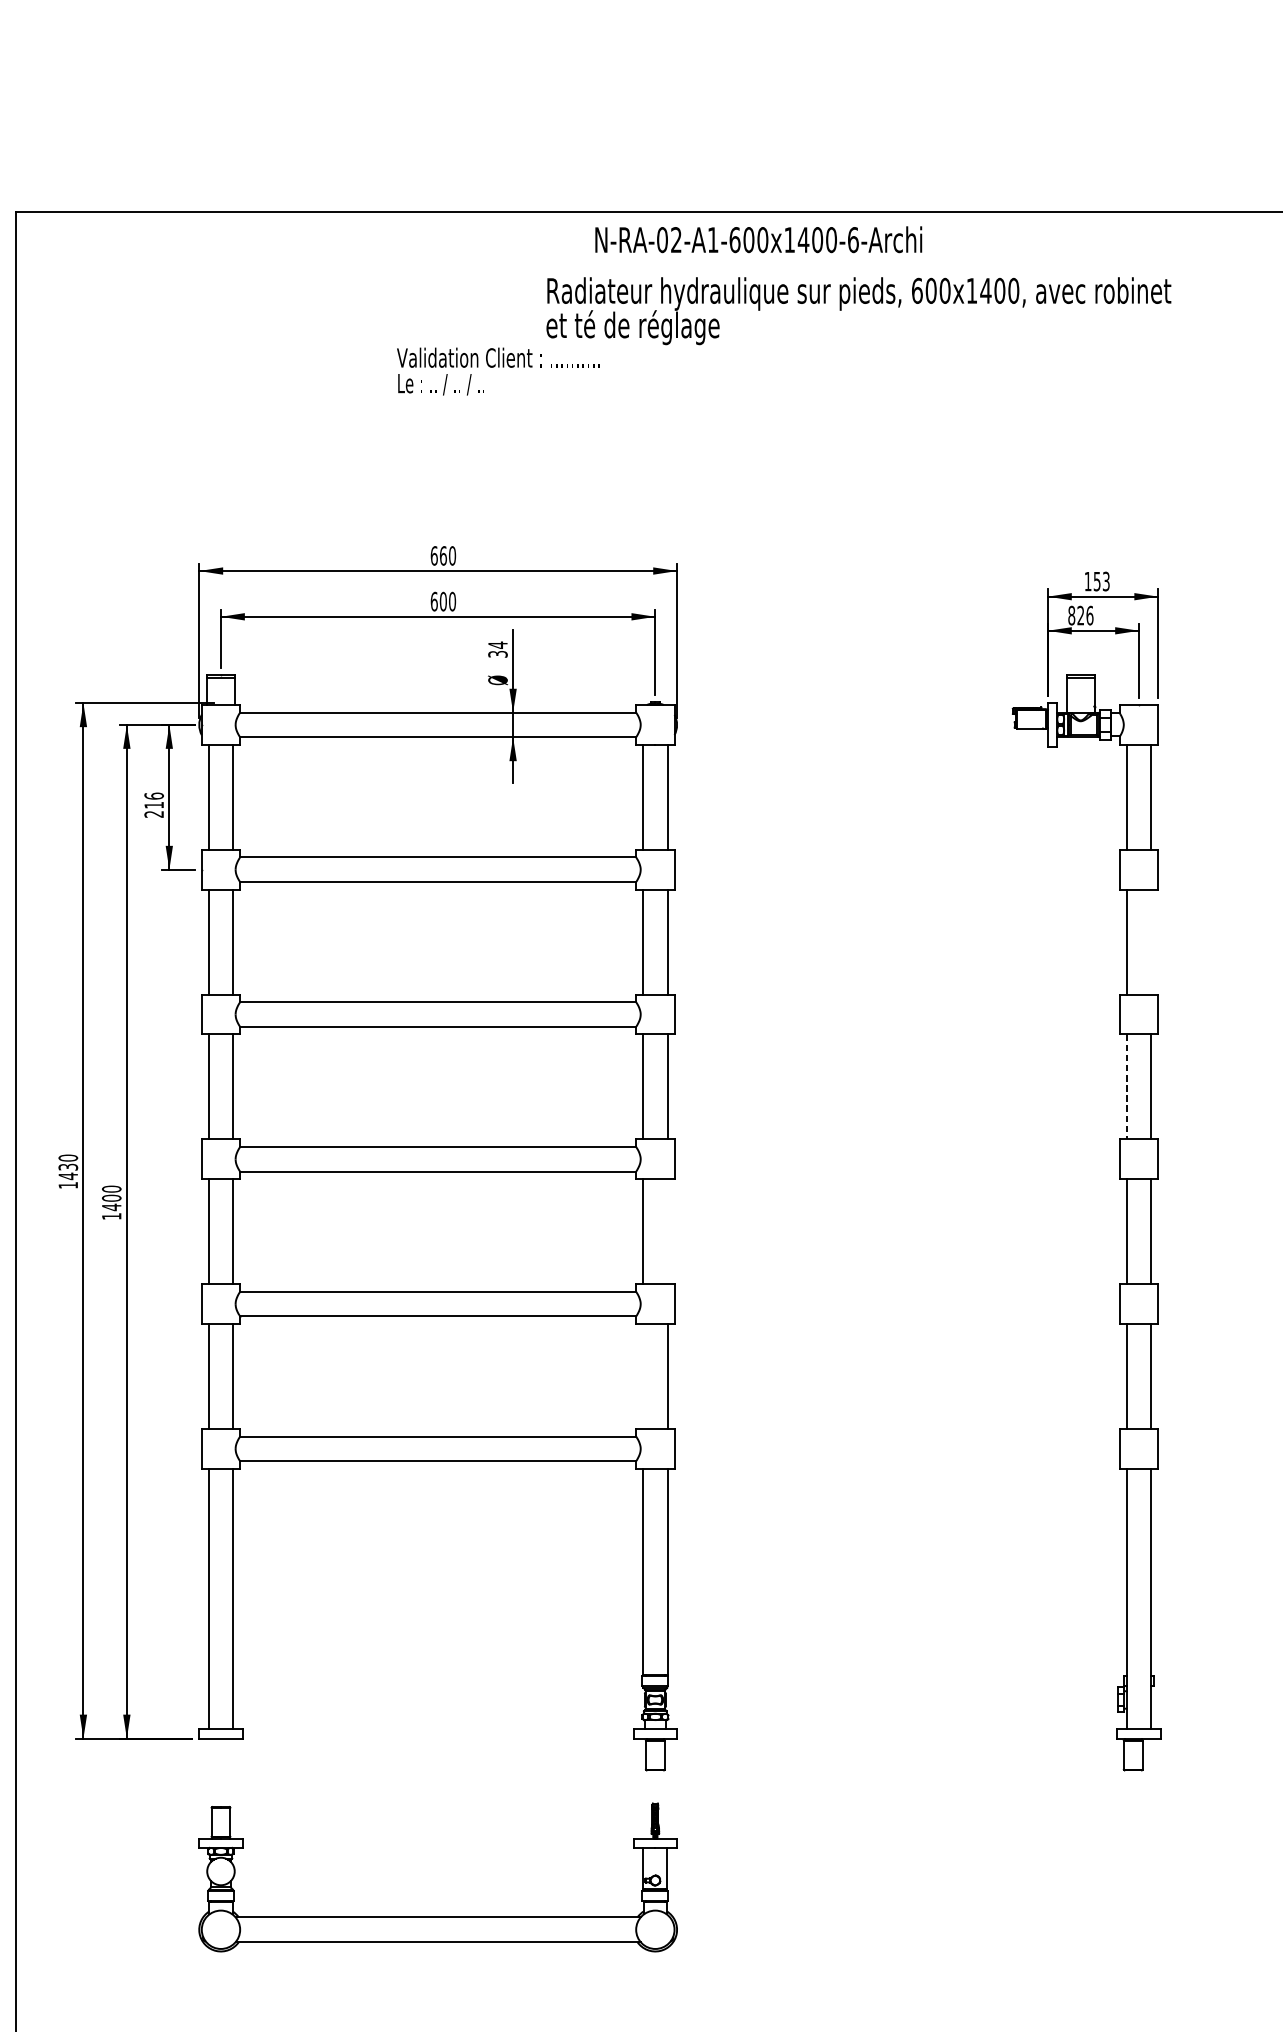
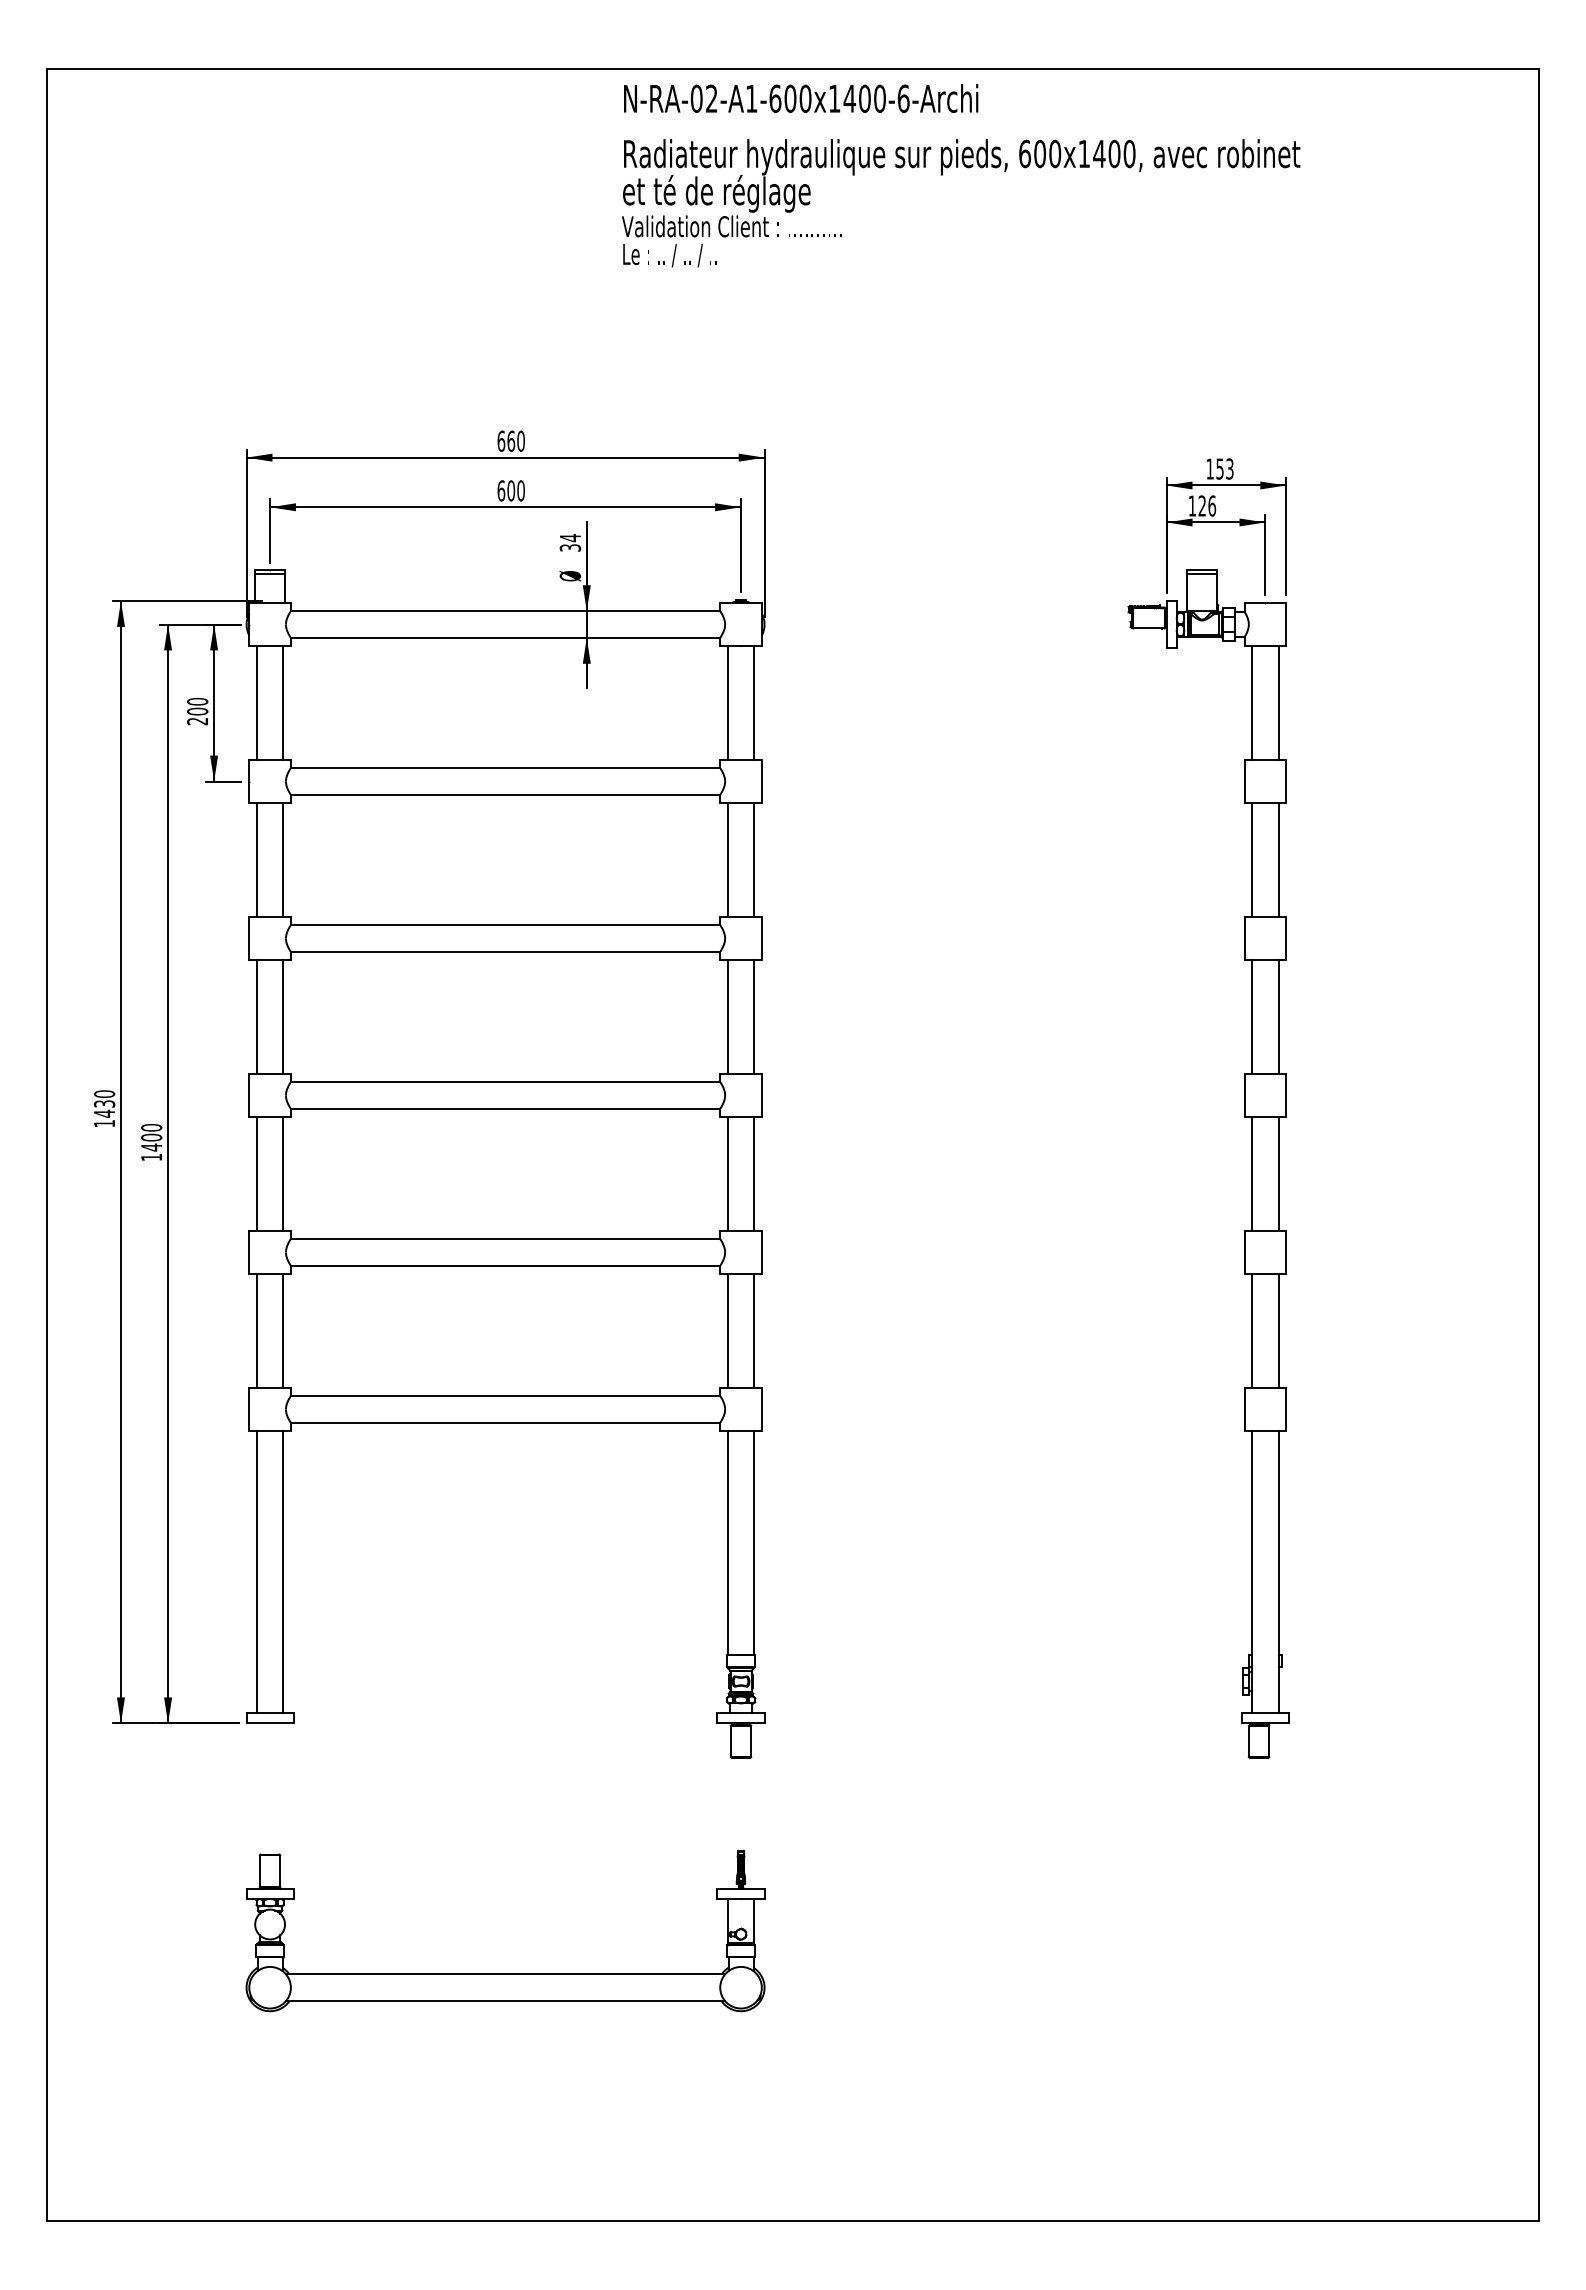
text: (759, 239) -> (801, 98), moved
text: (498, 371) -> (731, 241), moved
text: (1071, 615) -> (1192, 505), 826 -> 126
text: (154, 800) -> (197, 706), 216 -> 200
line: (1151, 941) -> (1278, 859), added
line: (1127, 1086) -> (1252, 1016), dashed -> solid
line: (667, 1231) -> (754, 1173), added
line: (642, 1376) -> (727, 1330), added
part: (438, 1916) -> (505, 1973), moved

